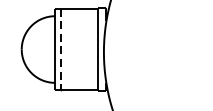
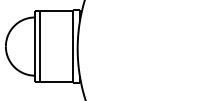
line: (60, 49) -> (39, 46), dashed -> solid

